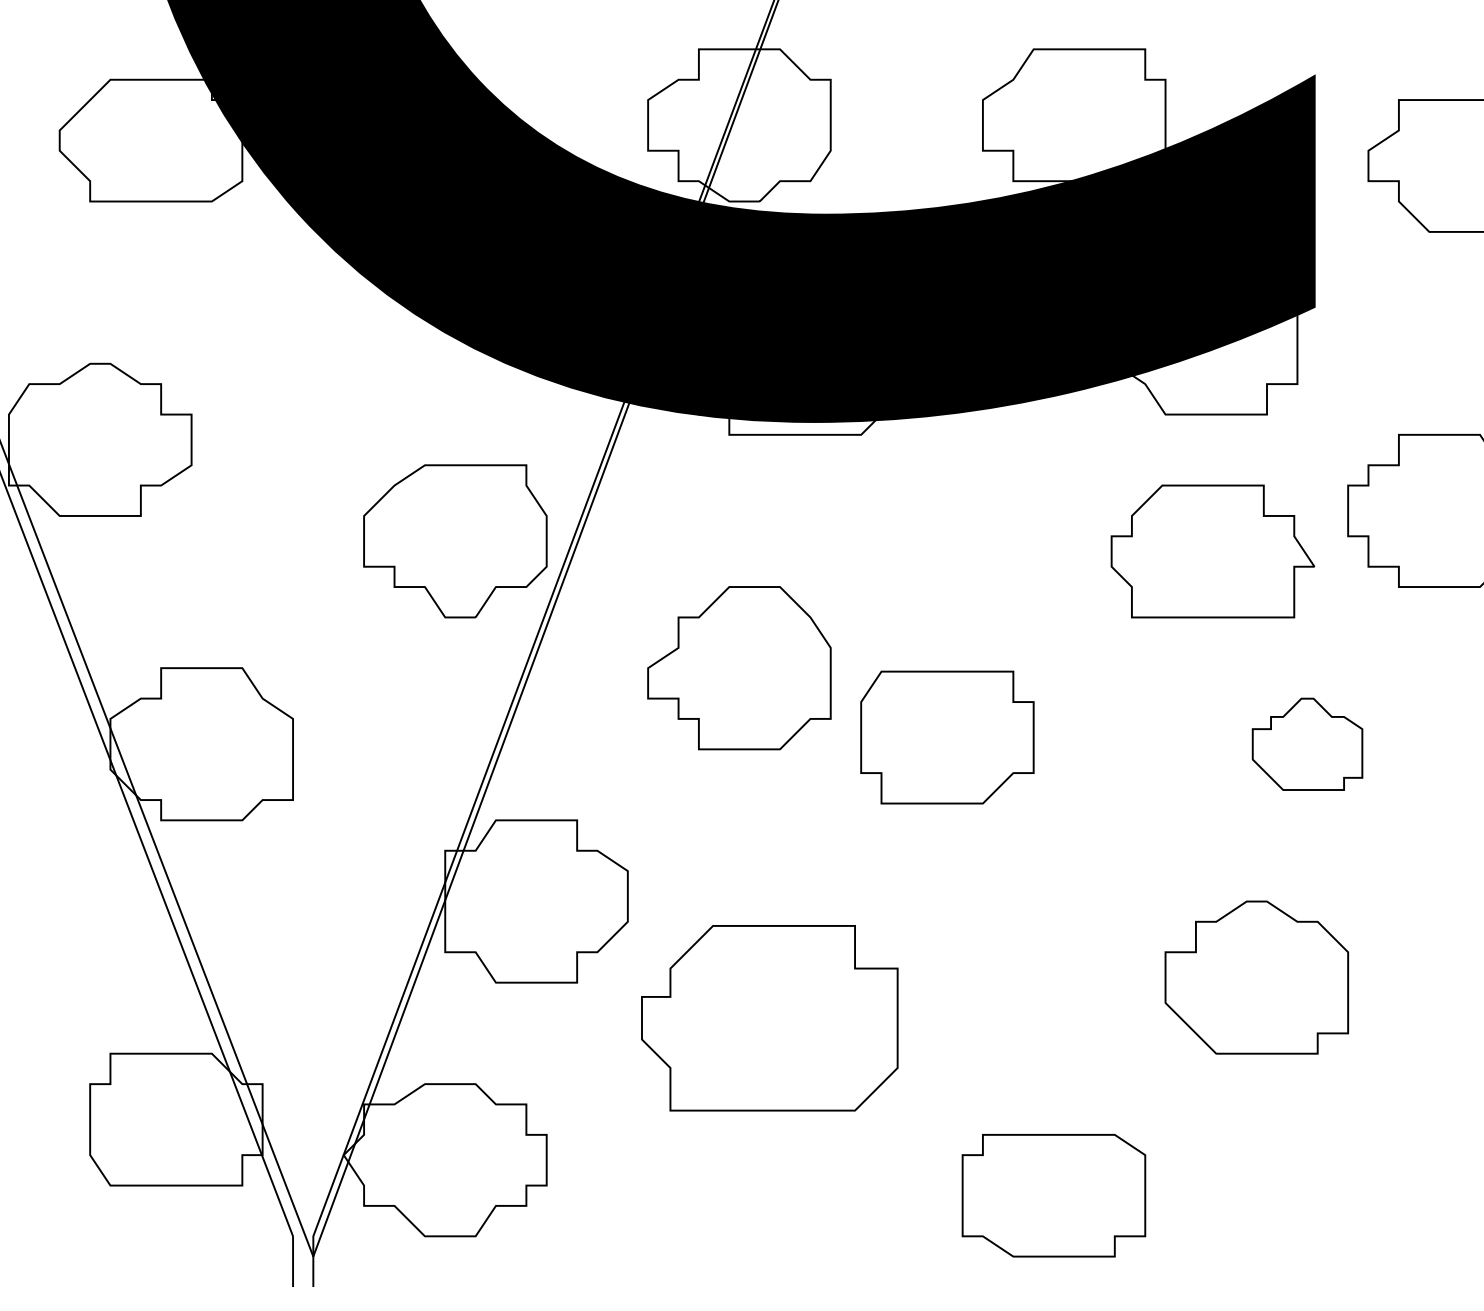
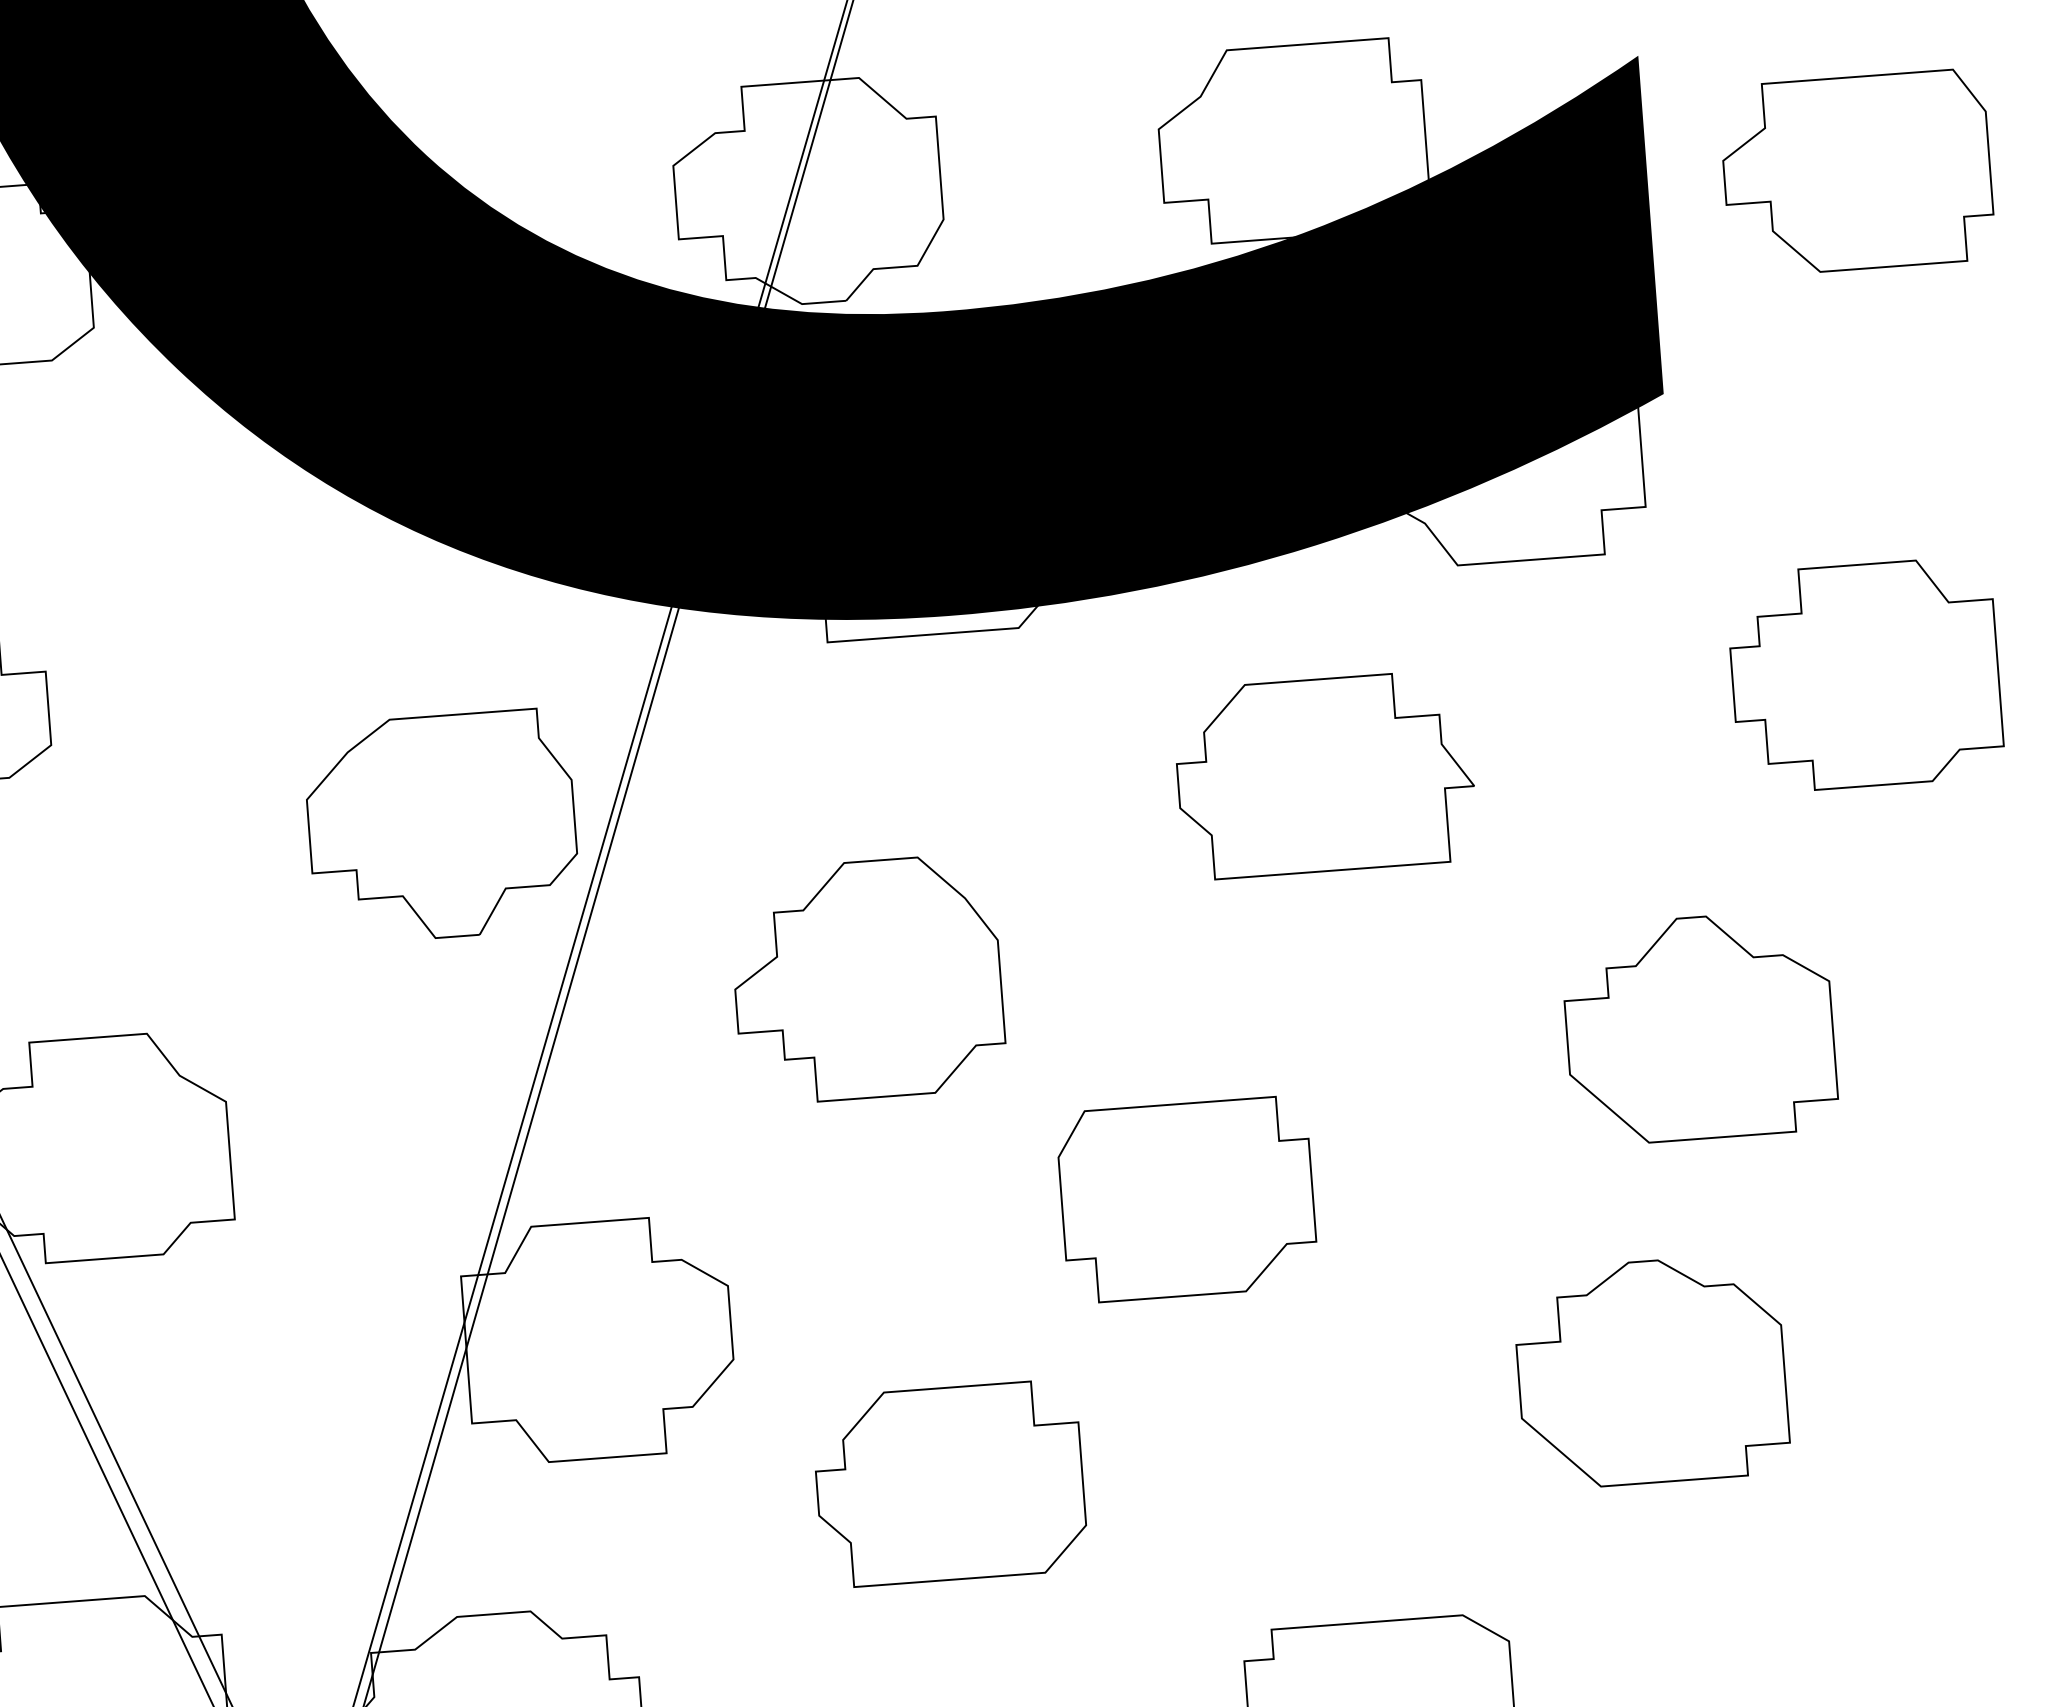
part: (1212, 551) -> (1324, 775), moved
part: (947, 737) -> (1187, 1199), moved
part: (1307, 744) -> (1699, 1028), size x1.67
part: (769, 1017) -> (949, 1482), size x0.71

